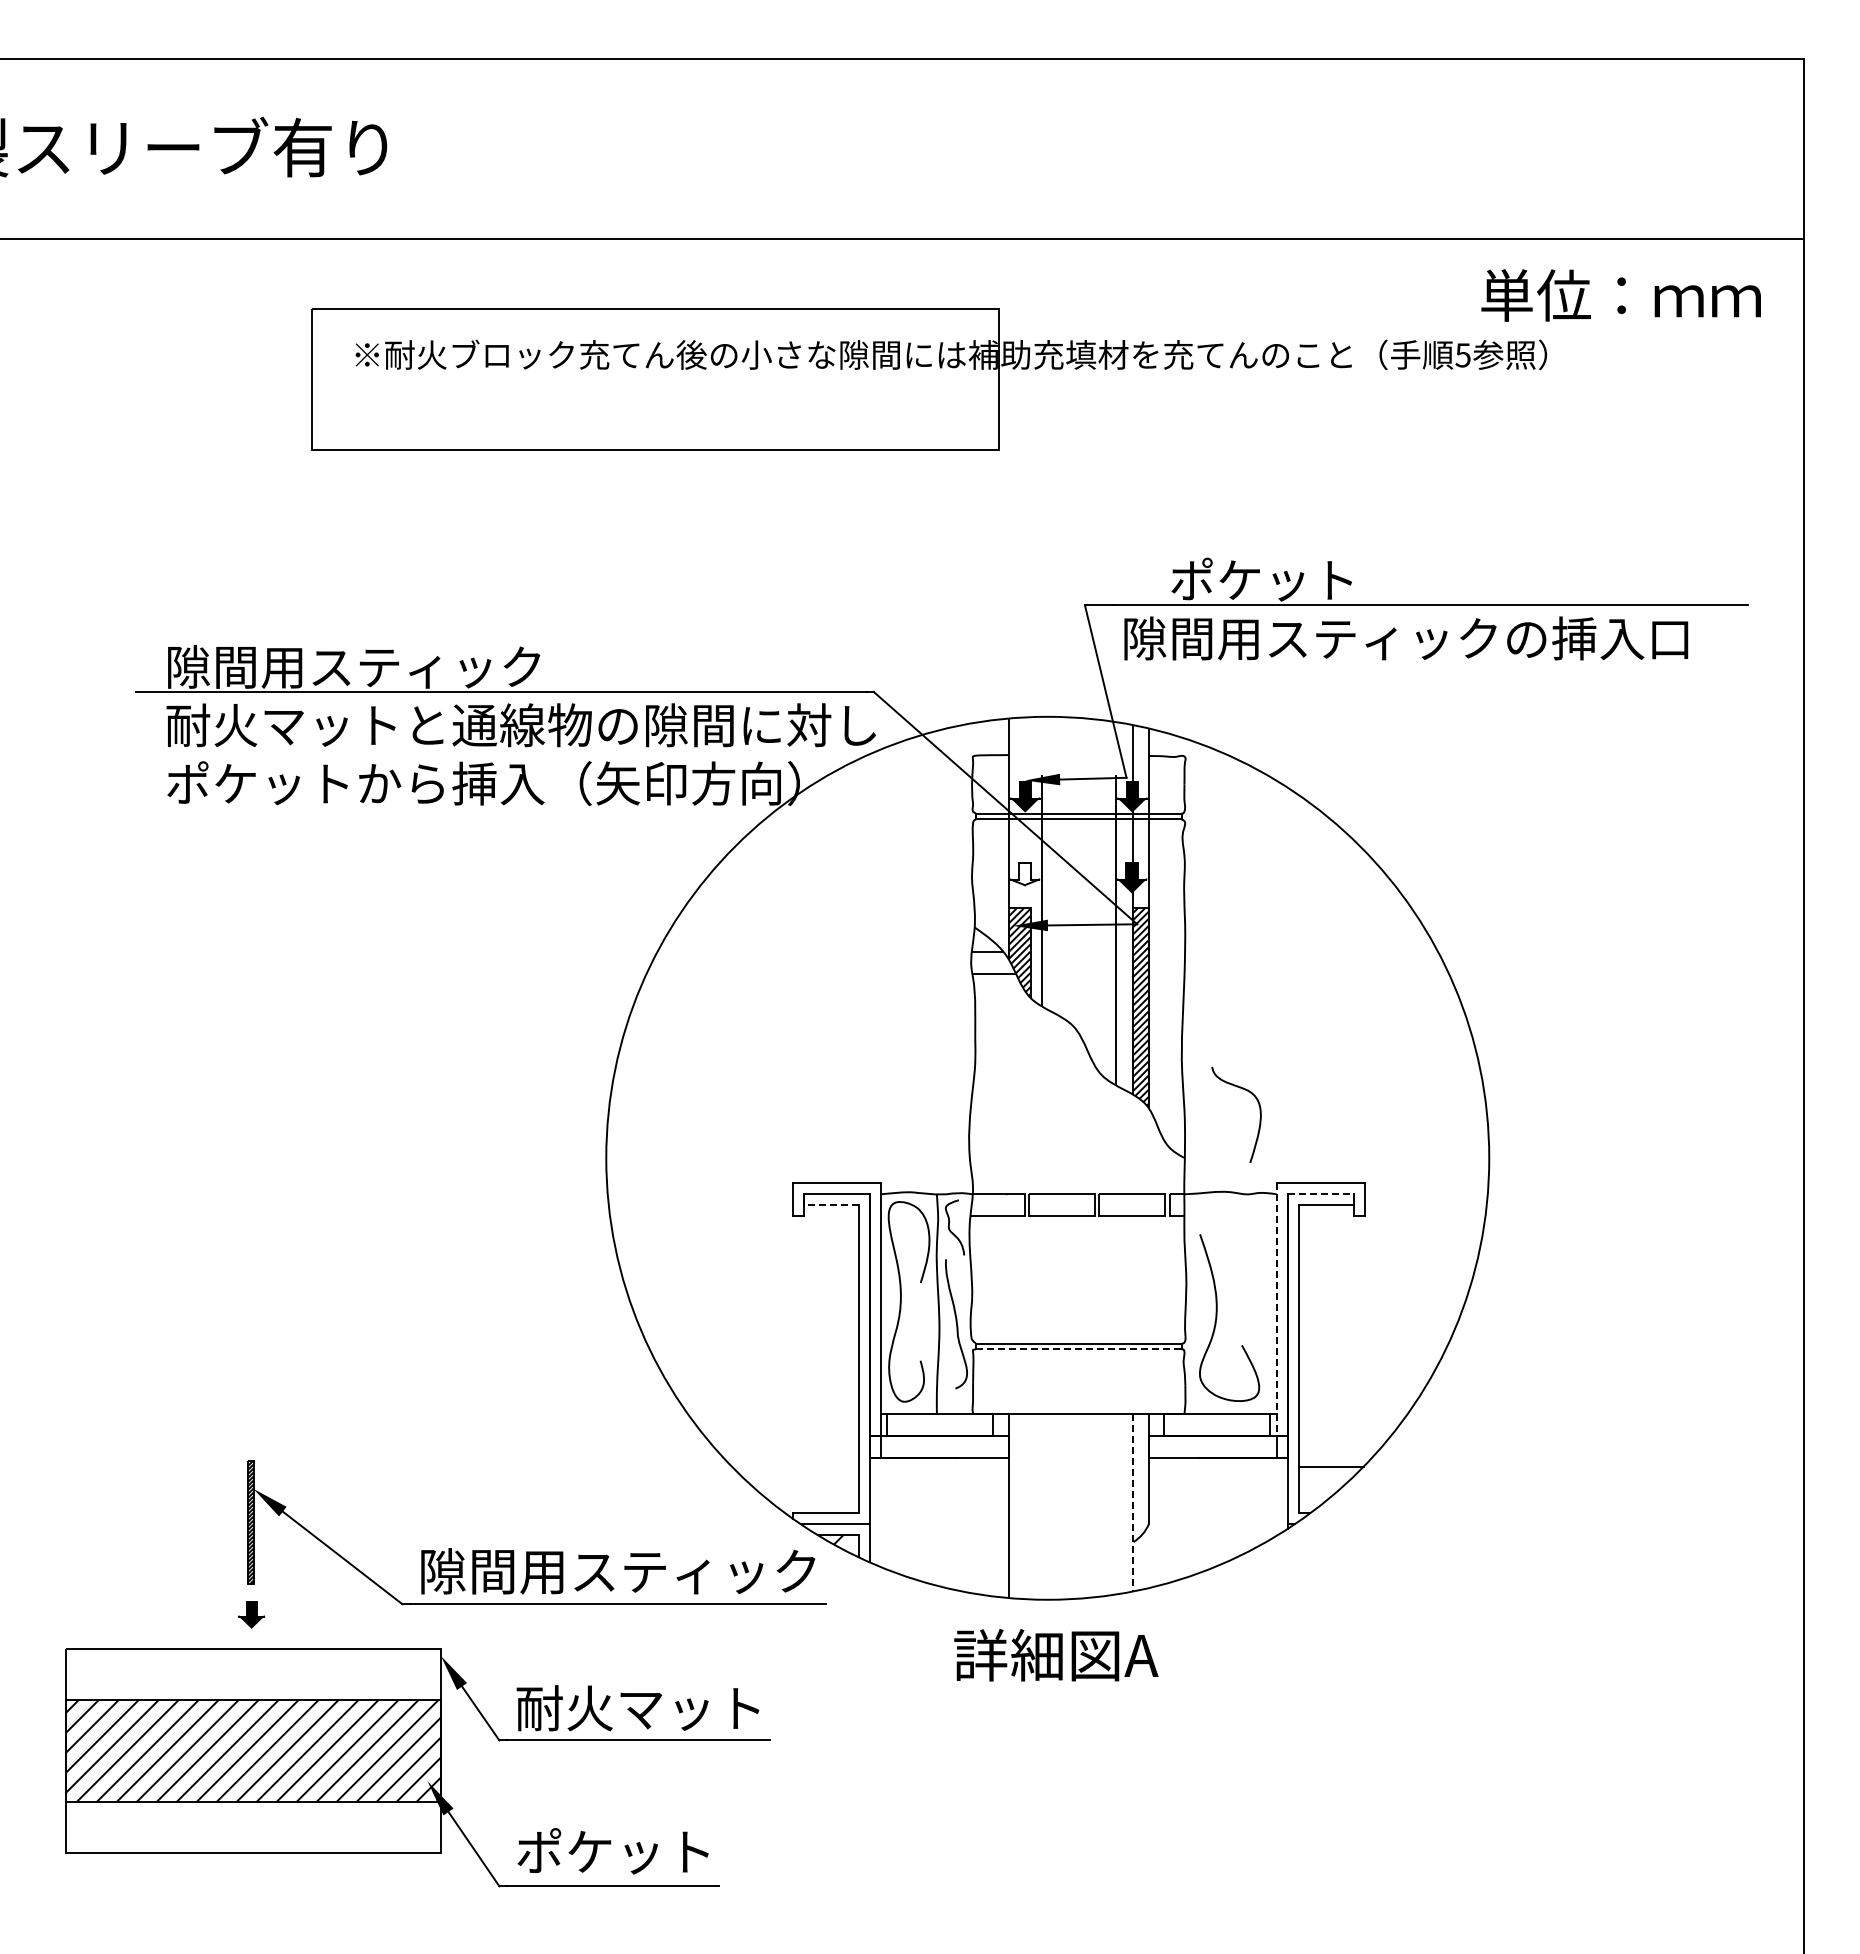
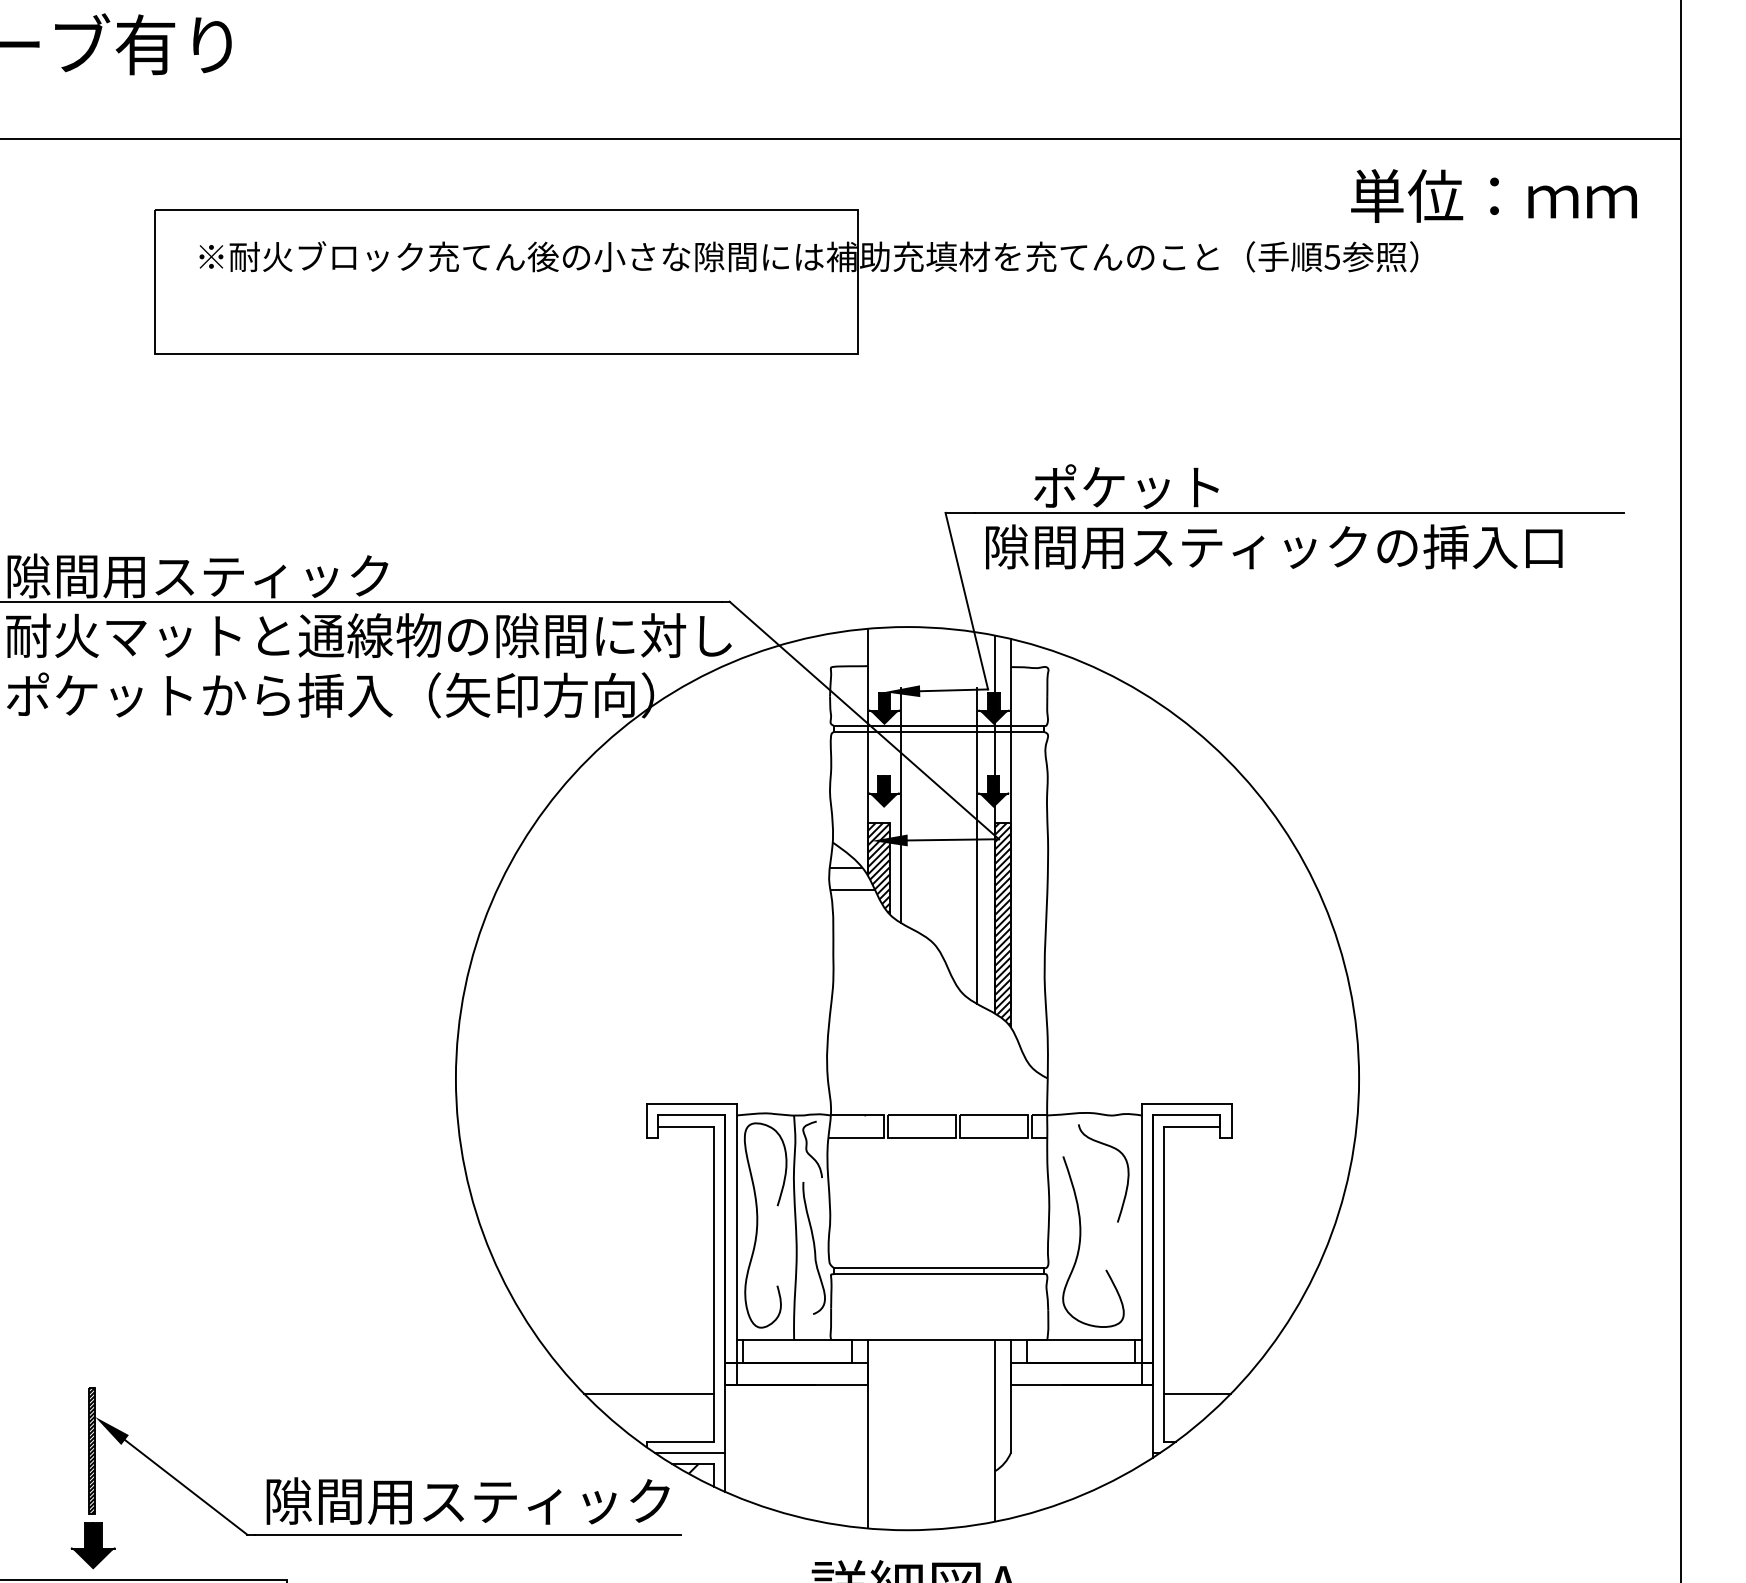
fill: (1024, 877) -> (883, 791), added
curve: (1259, 1113) -> (1127, 1171), moved
line: (1320, 1194) -> (1186, 1115), dashed -> solid
line: (830, 1205) -> (685, 1126), dashed -> solid
line: (1276, 1310) -> (1141, 1234), dashed -> solid
line: (1078, 1349) -> (938, 1274), dashed -> solid
line: (794, 1466) -> (648, 1393), added
line: (1133, 1502) -> (995, 1430), dashed -> solid
part: (251, 1614) -> (93, 1545), size x1.67

